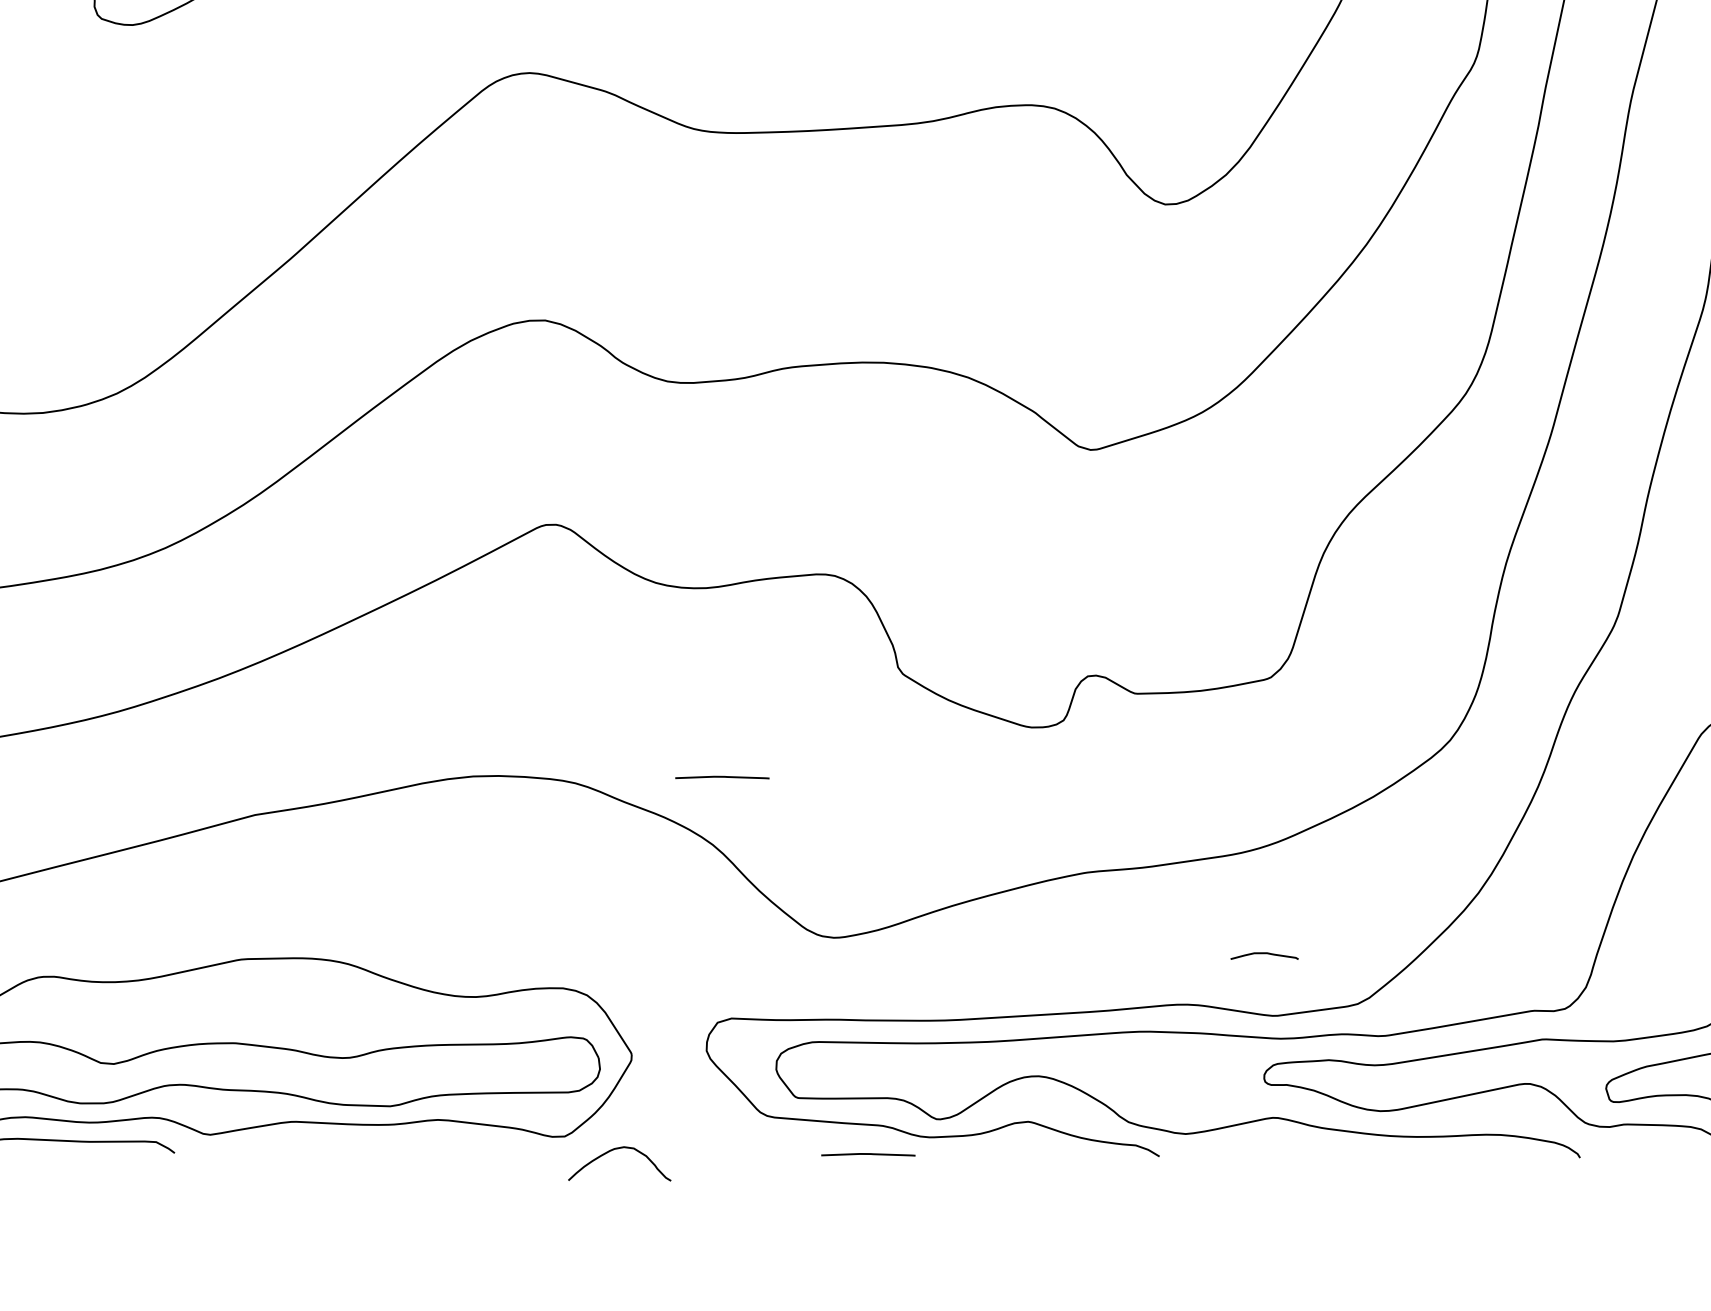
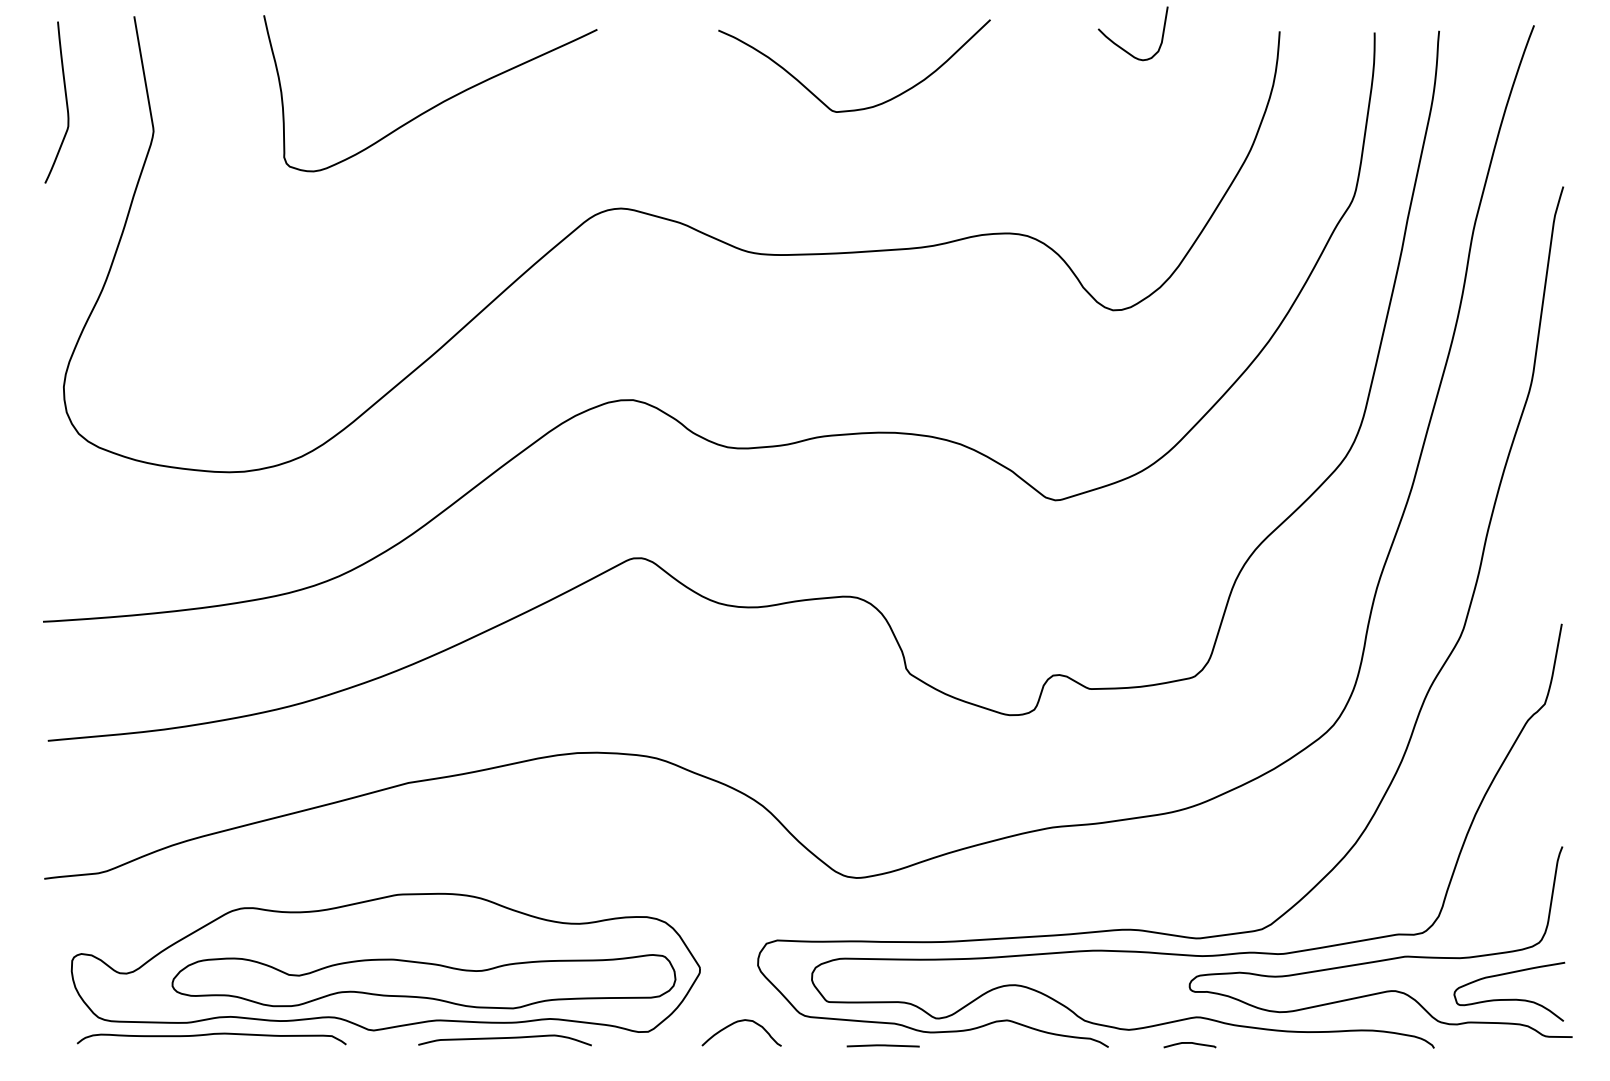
line: (721, 776) -> (769, 753), removed
curve: (1264, 953) -> (1189, 1043), moved
curve: (379, 1145) -> (504, 1038), added
curve: (615, 1150) -> (738, 1022), moved

